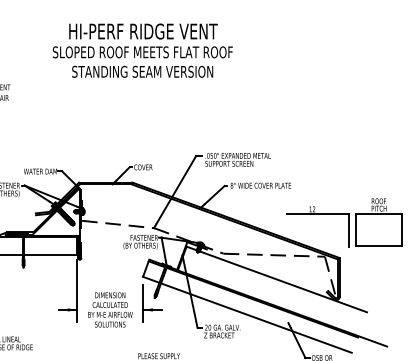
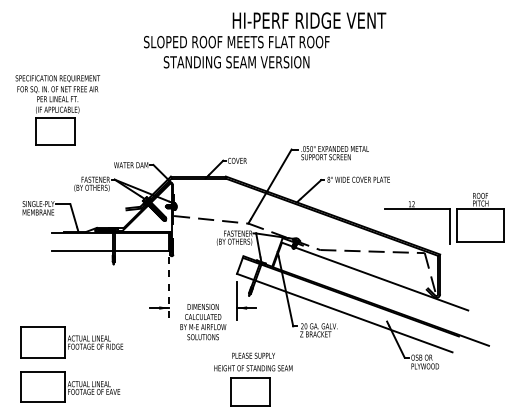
text: (143, 31) -> (309, 20), moved
line: (77, 290) -> (169, 288), solid -> dashed
text: (110, 309) -> (203, 321), moved

